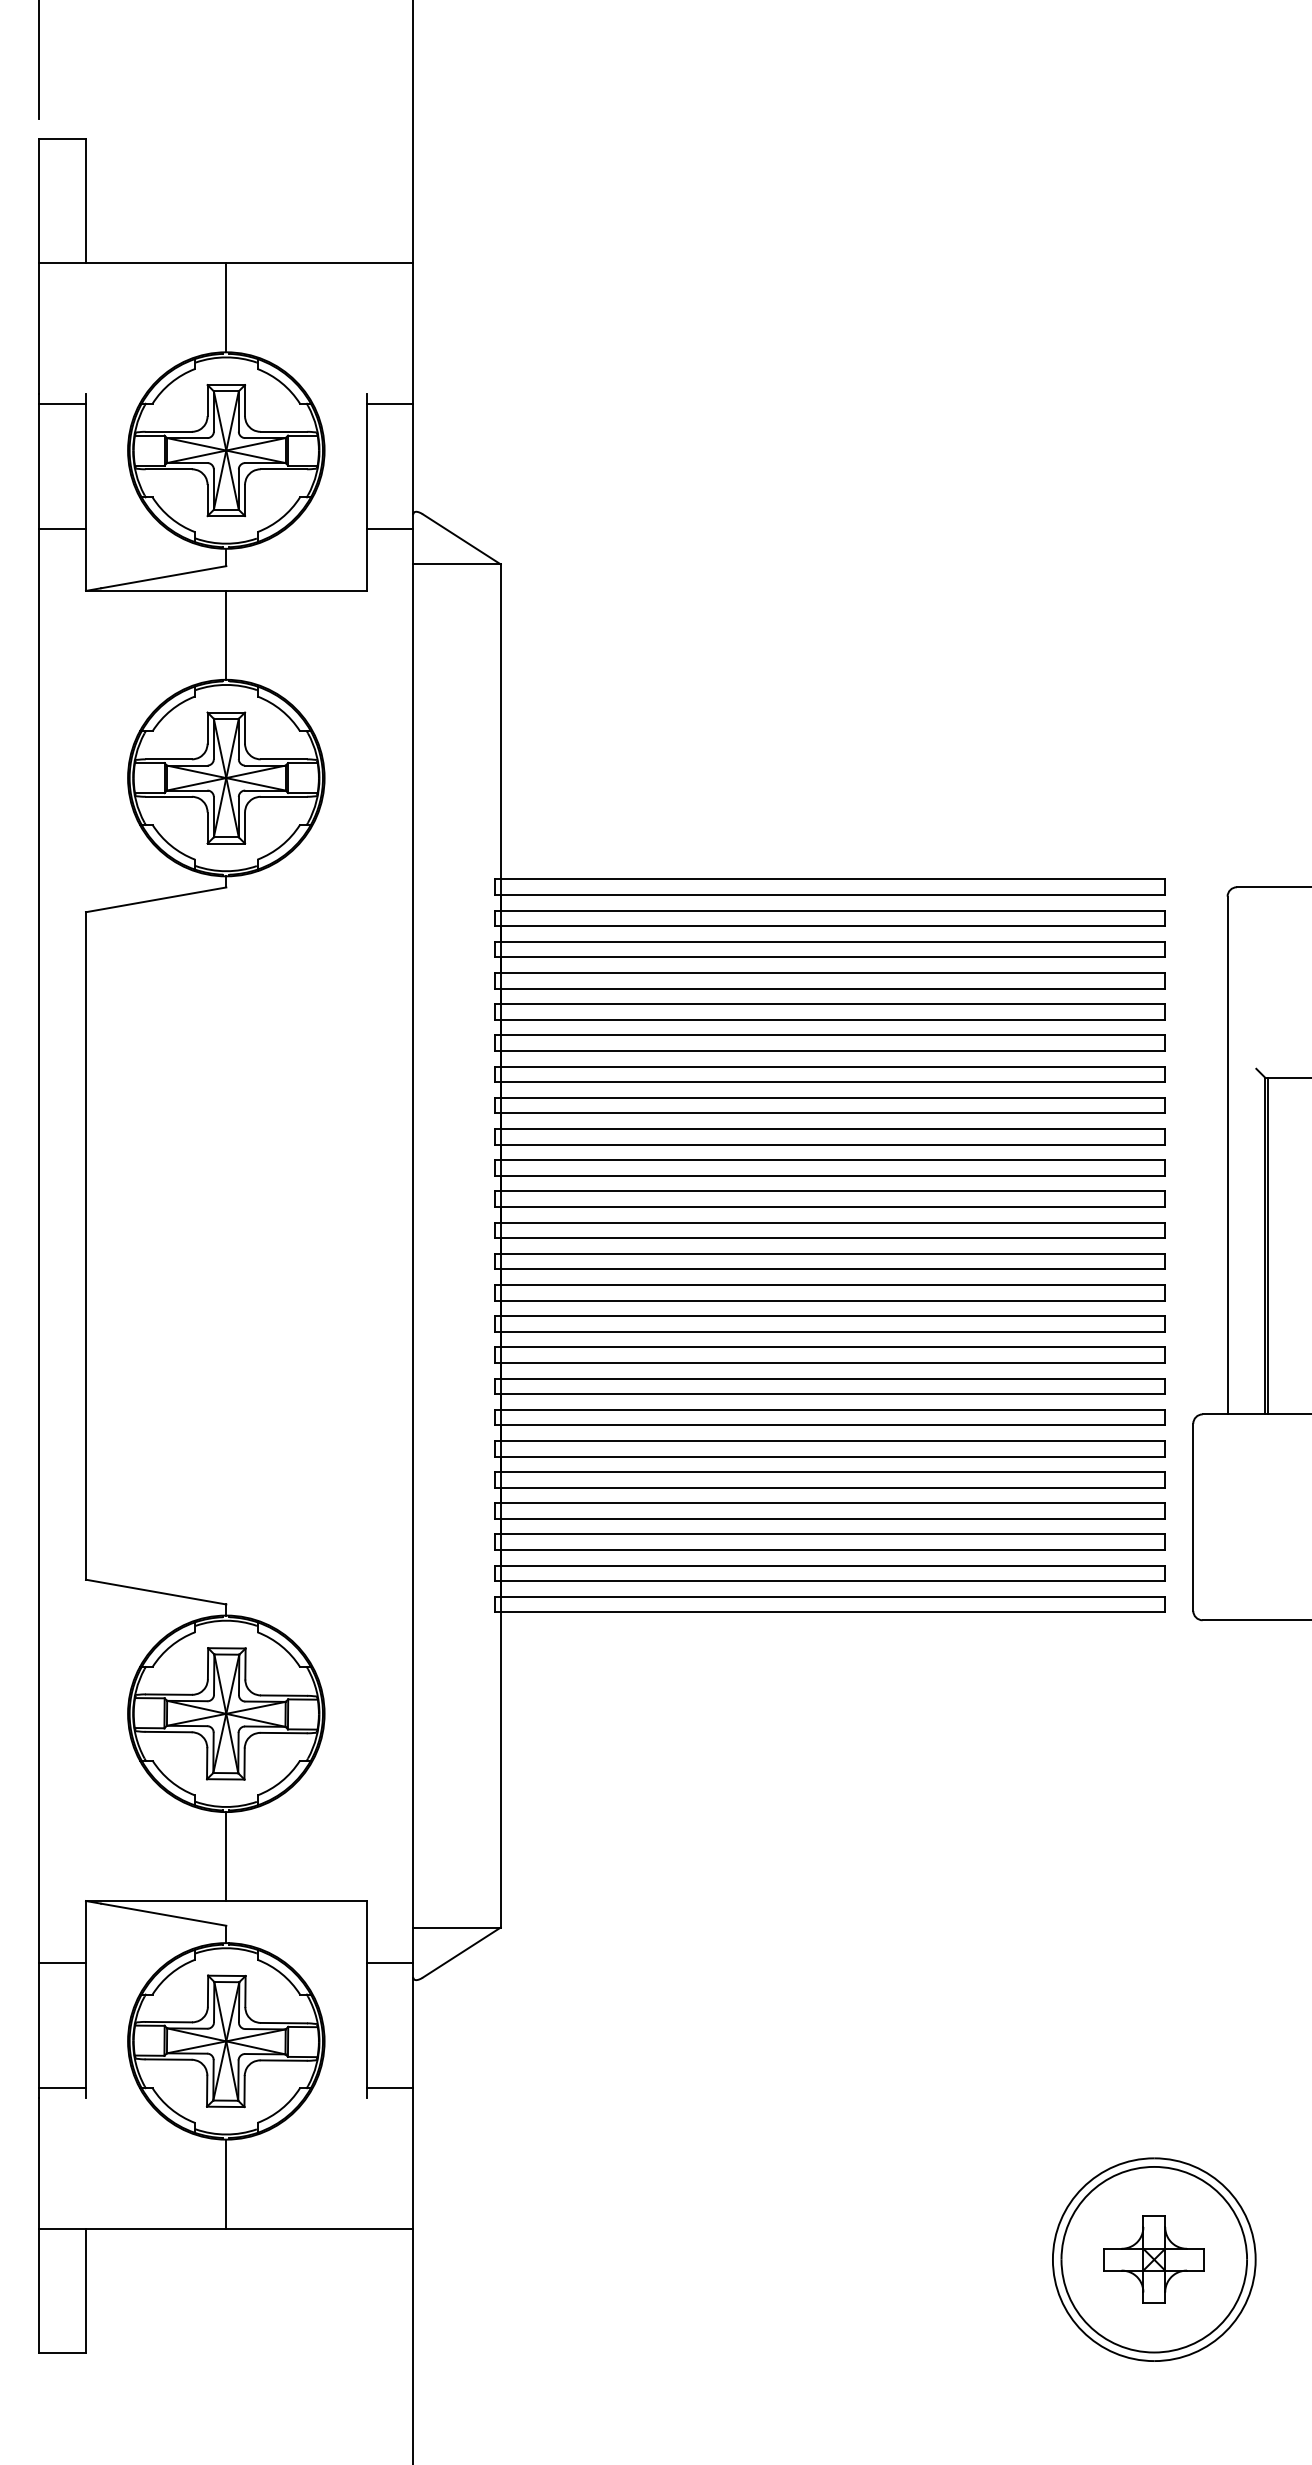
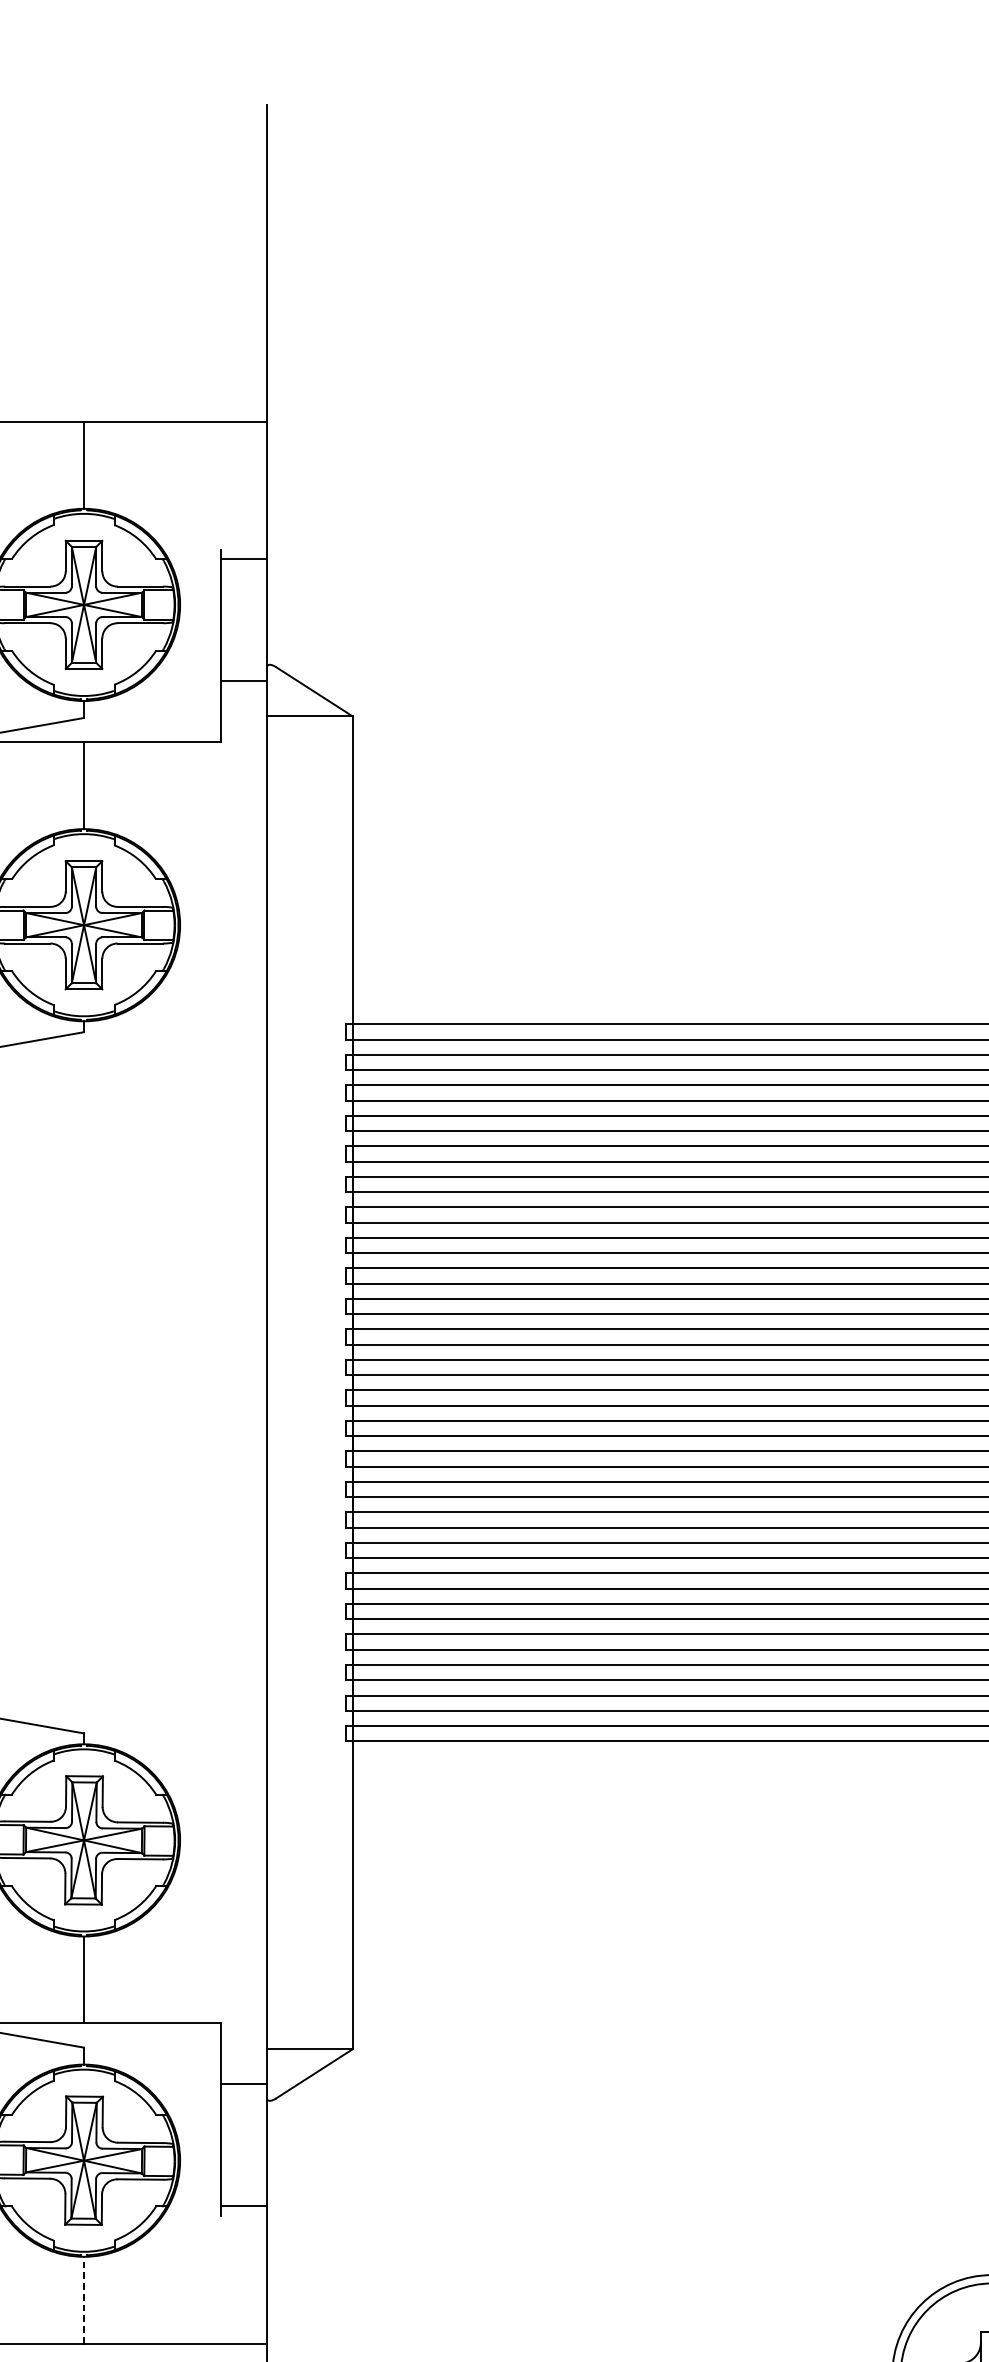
line: (226, 2183) -> (84, 2299), solid -> dashed

